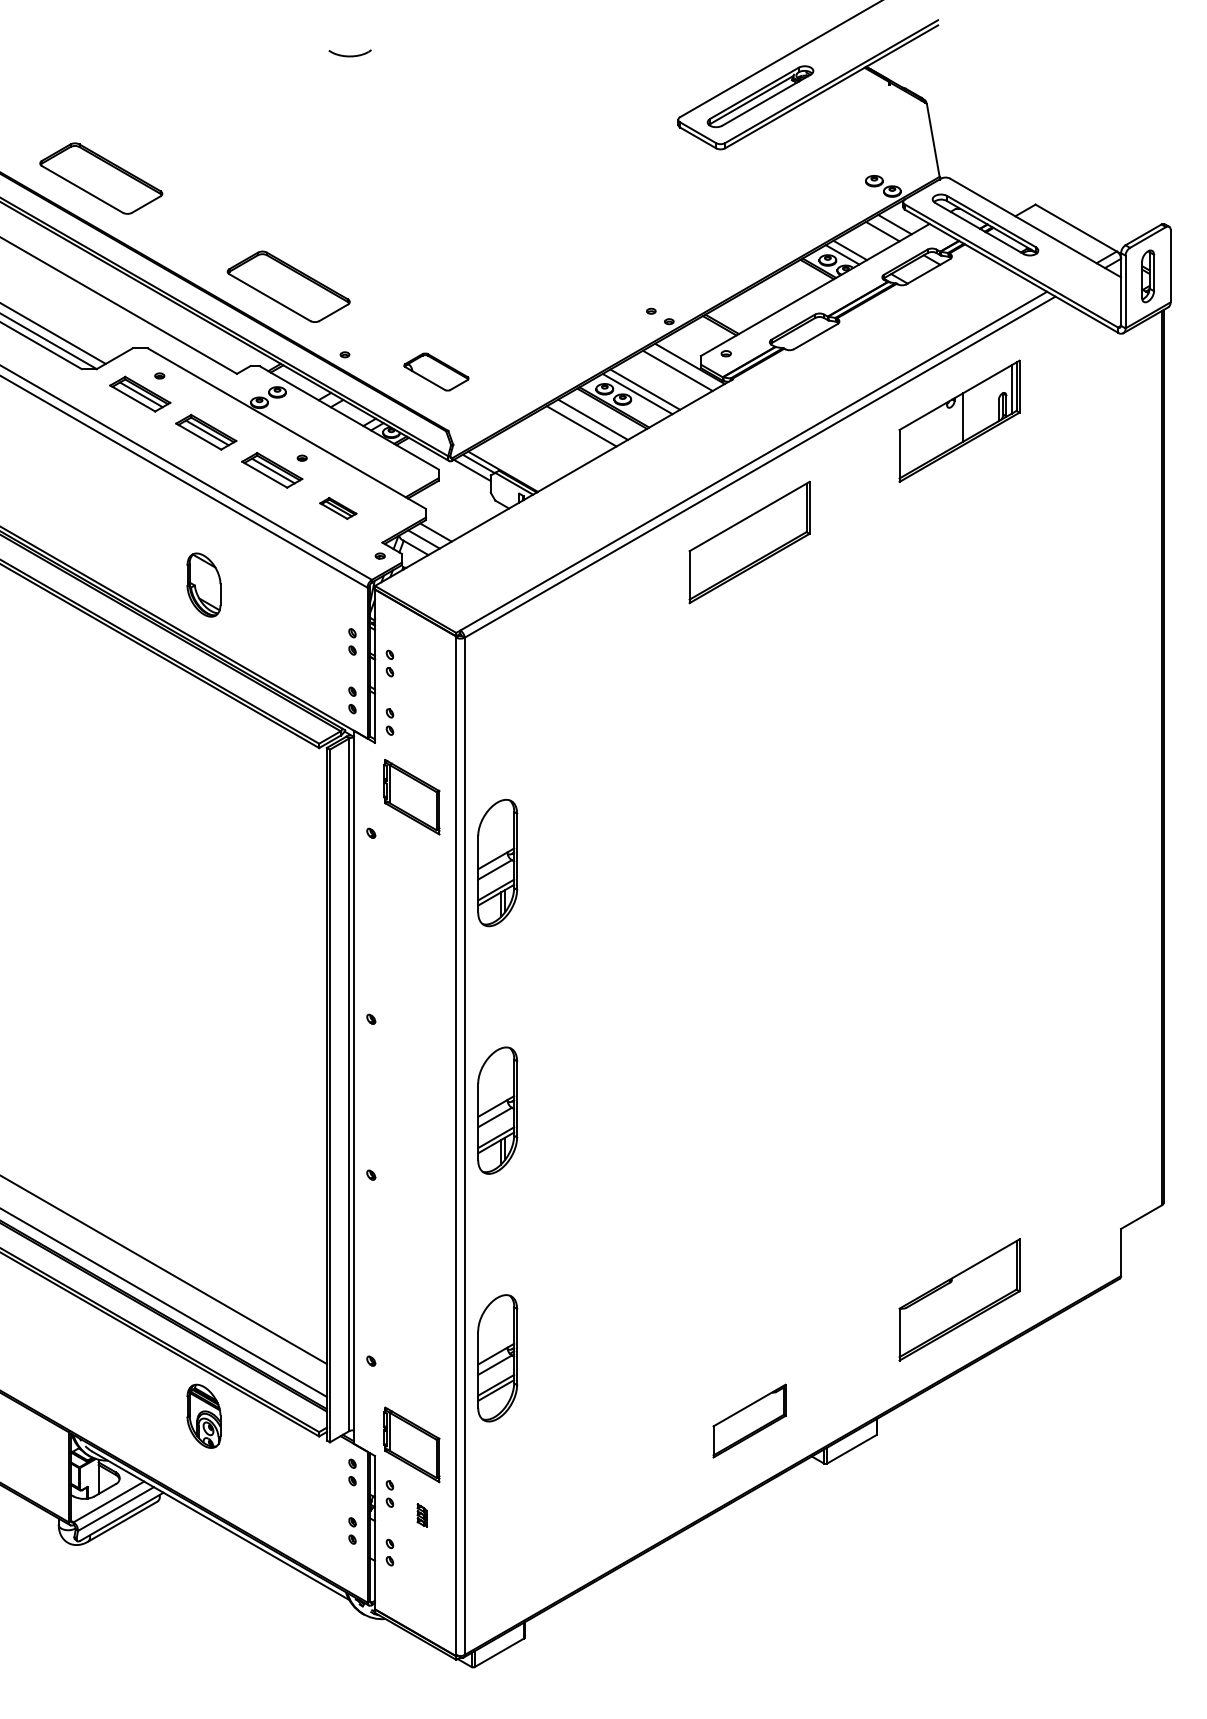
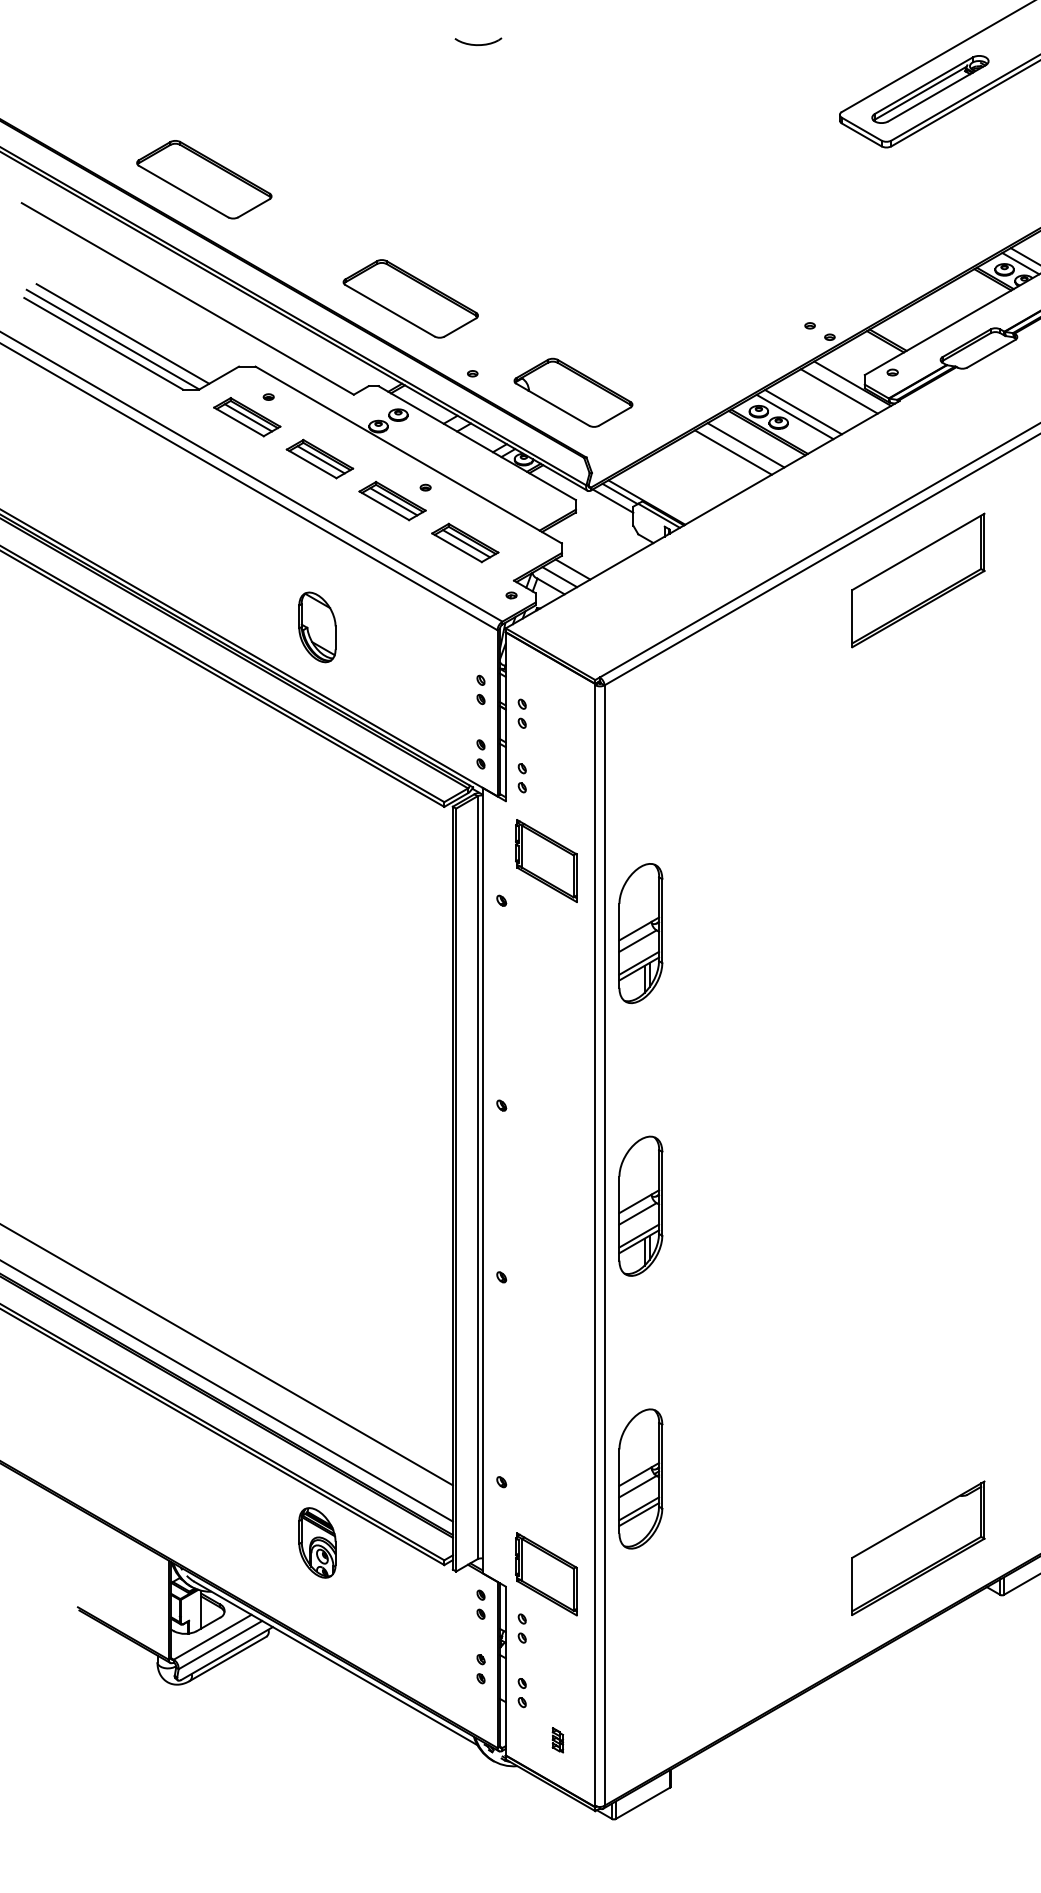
part: (436, 371) -> (573, 392), size x1.67
part: (338, 508) -> (465, 543), size x1.67
part: (749, 1420) -> (918, 1547), size x1.67
part: (421, 1515) -> (557, 1740), moved

